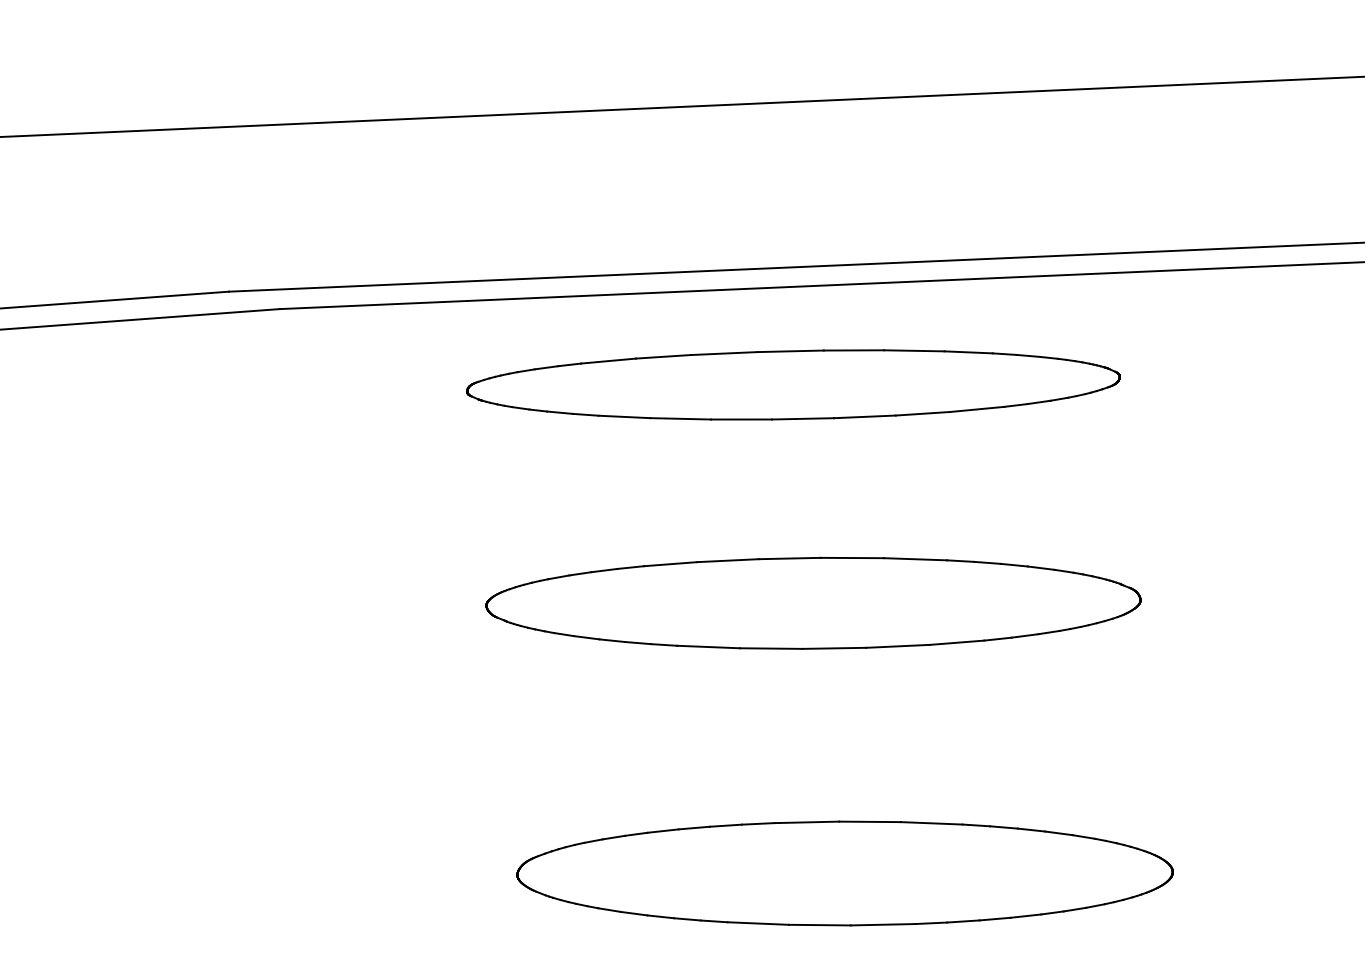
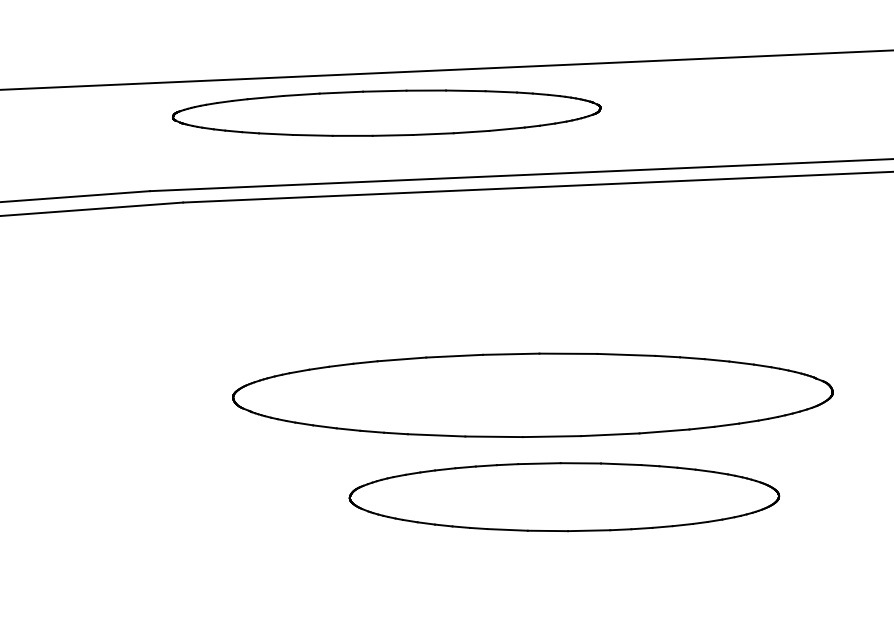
part: (793, 383) -> (386, 112), moved
part: (813, 602) -> (532, 394), size x1.4
part: (845, 874) -> (564, 497), moved

